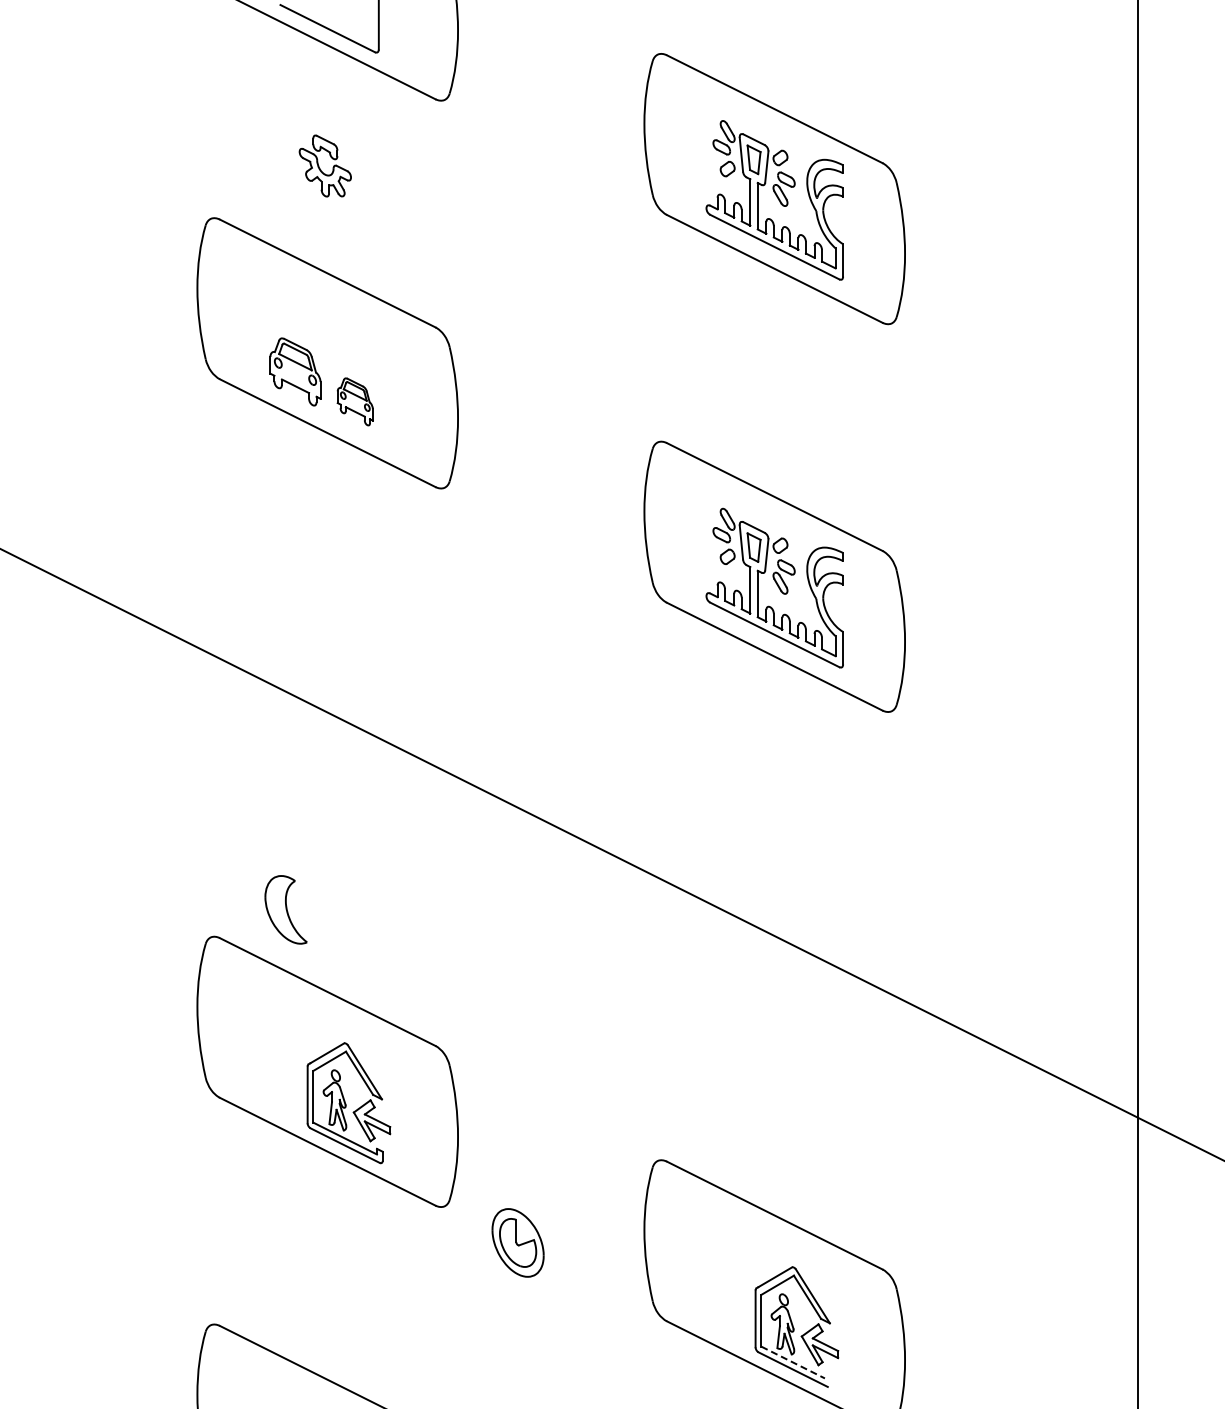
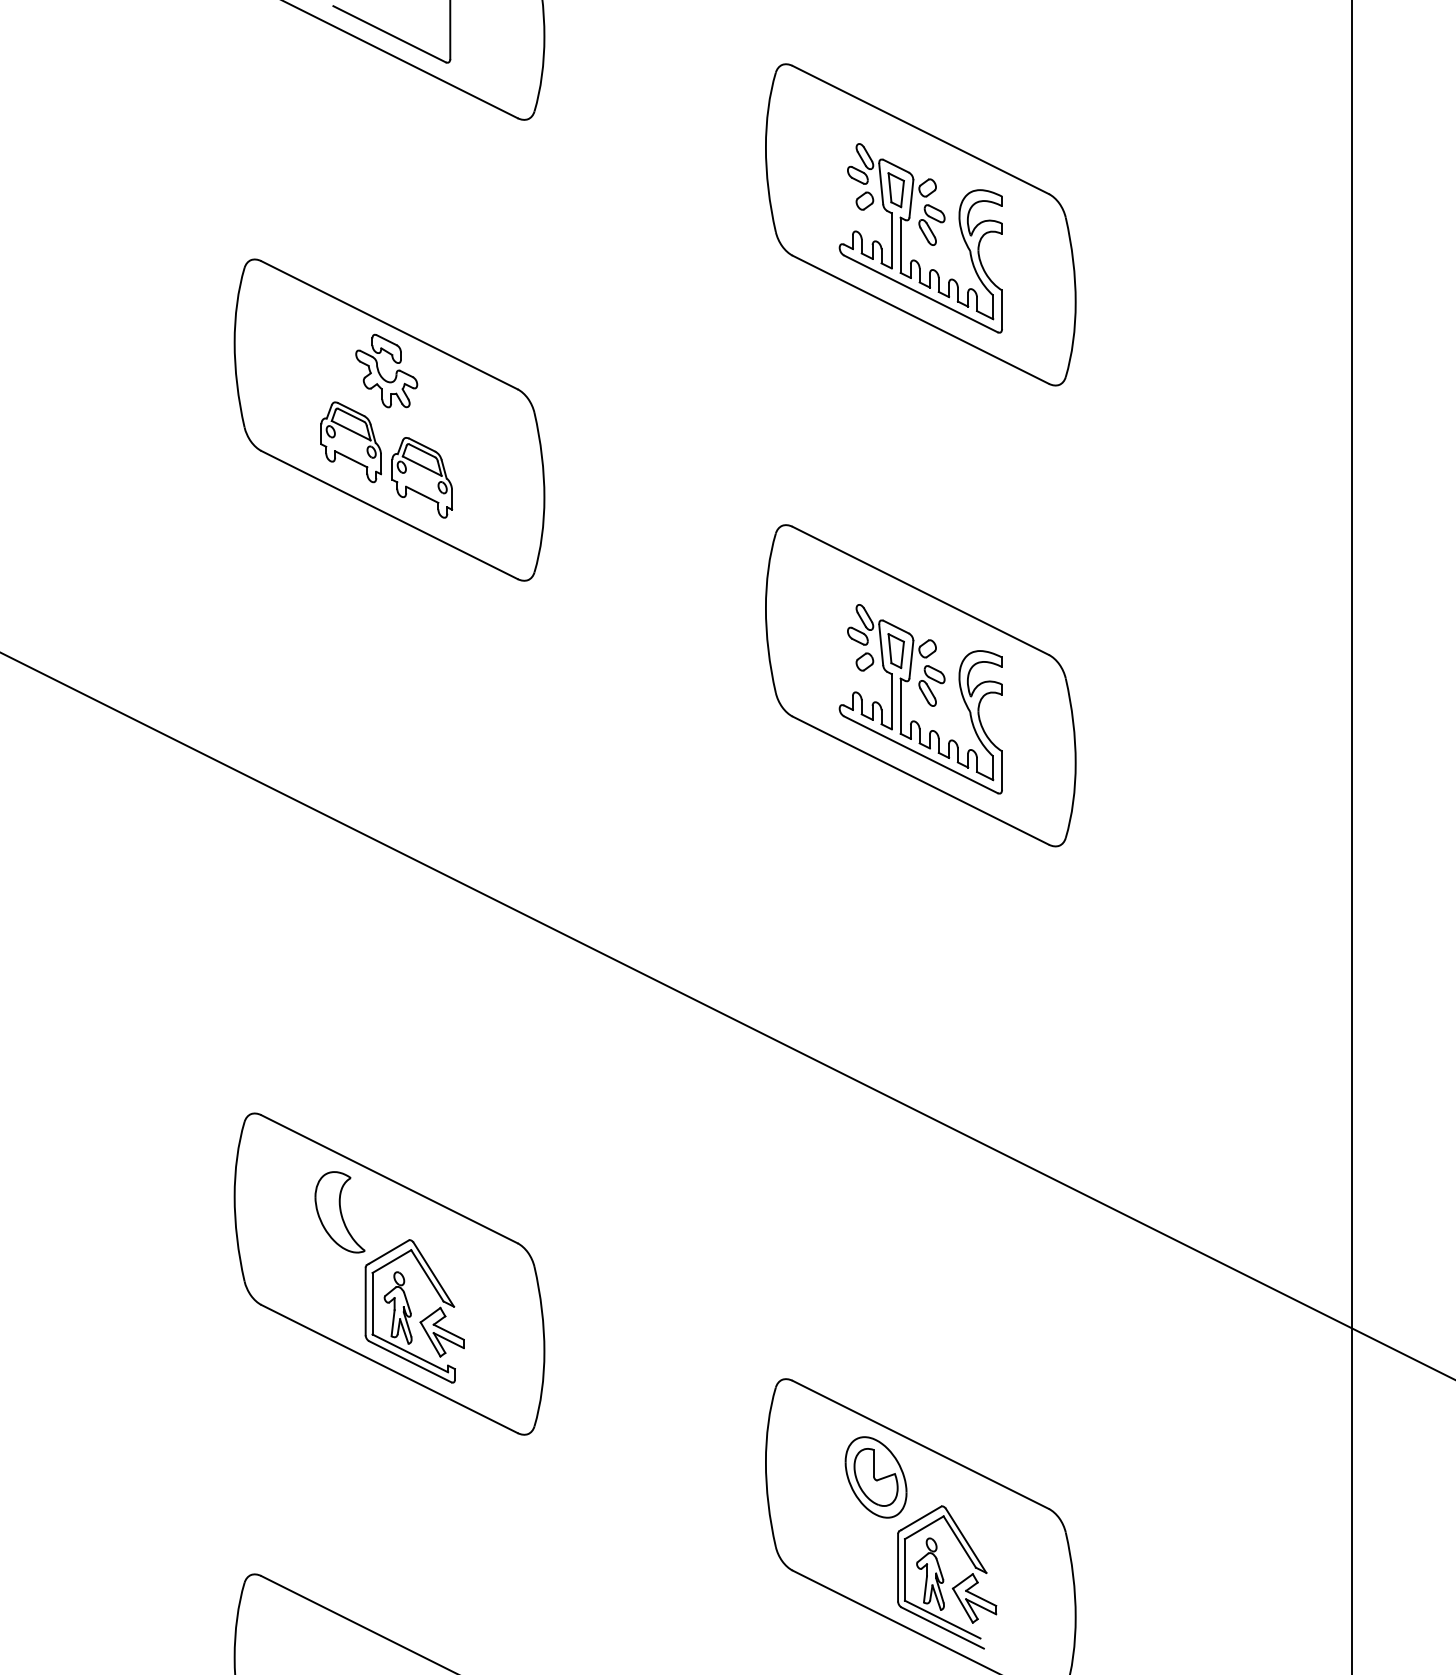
part: (324, 165) -> (385, 370), moved
part: (355, 401) -> (422, 477), size x1.43
part: (285, 909) -> (339, 1211), moved
part: (517, 1242) -> (875, 1476), moved
line: (793, 1362) -> (943, 1619), dashed -> solid

